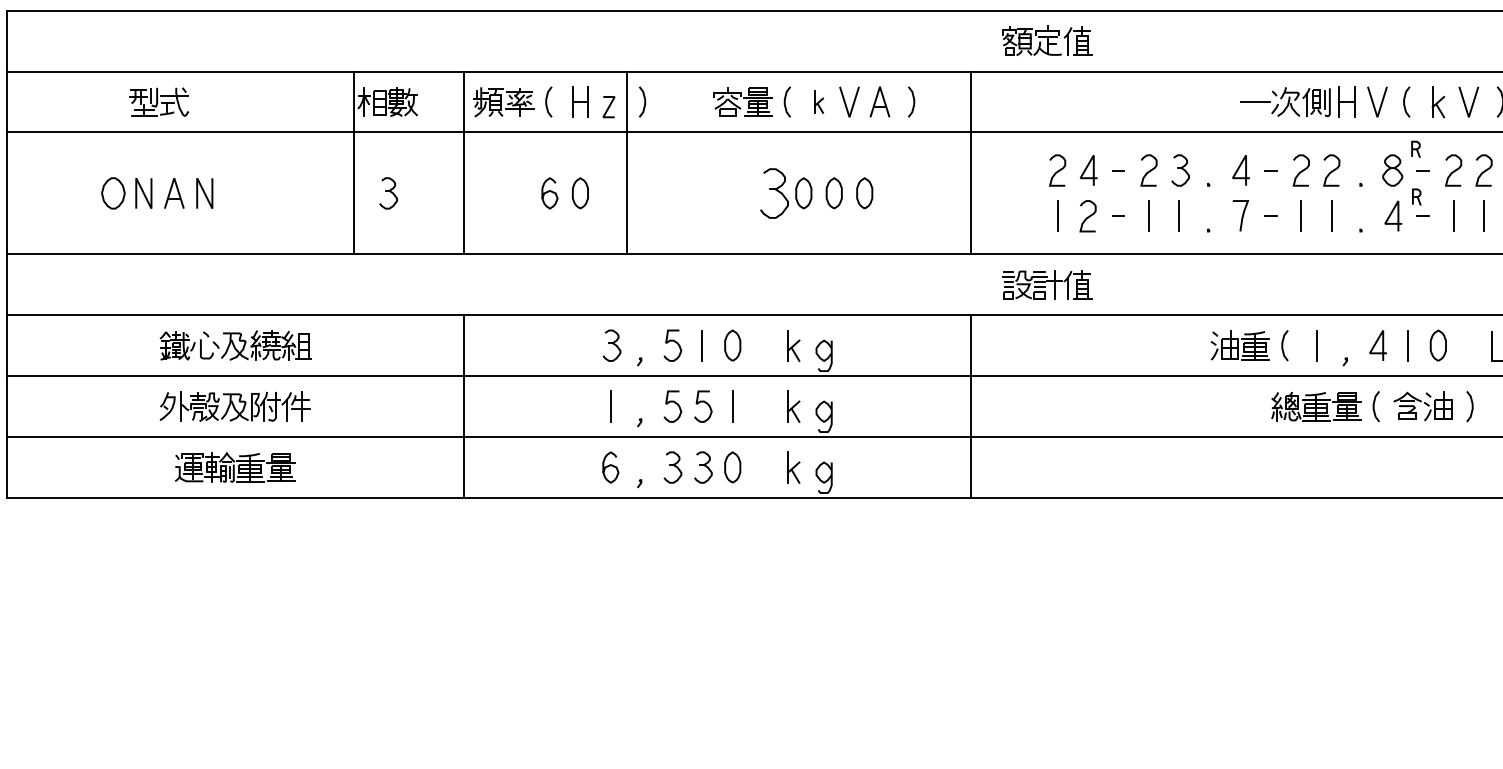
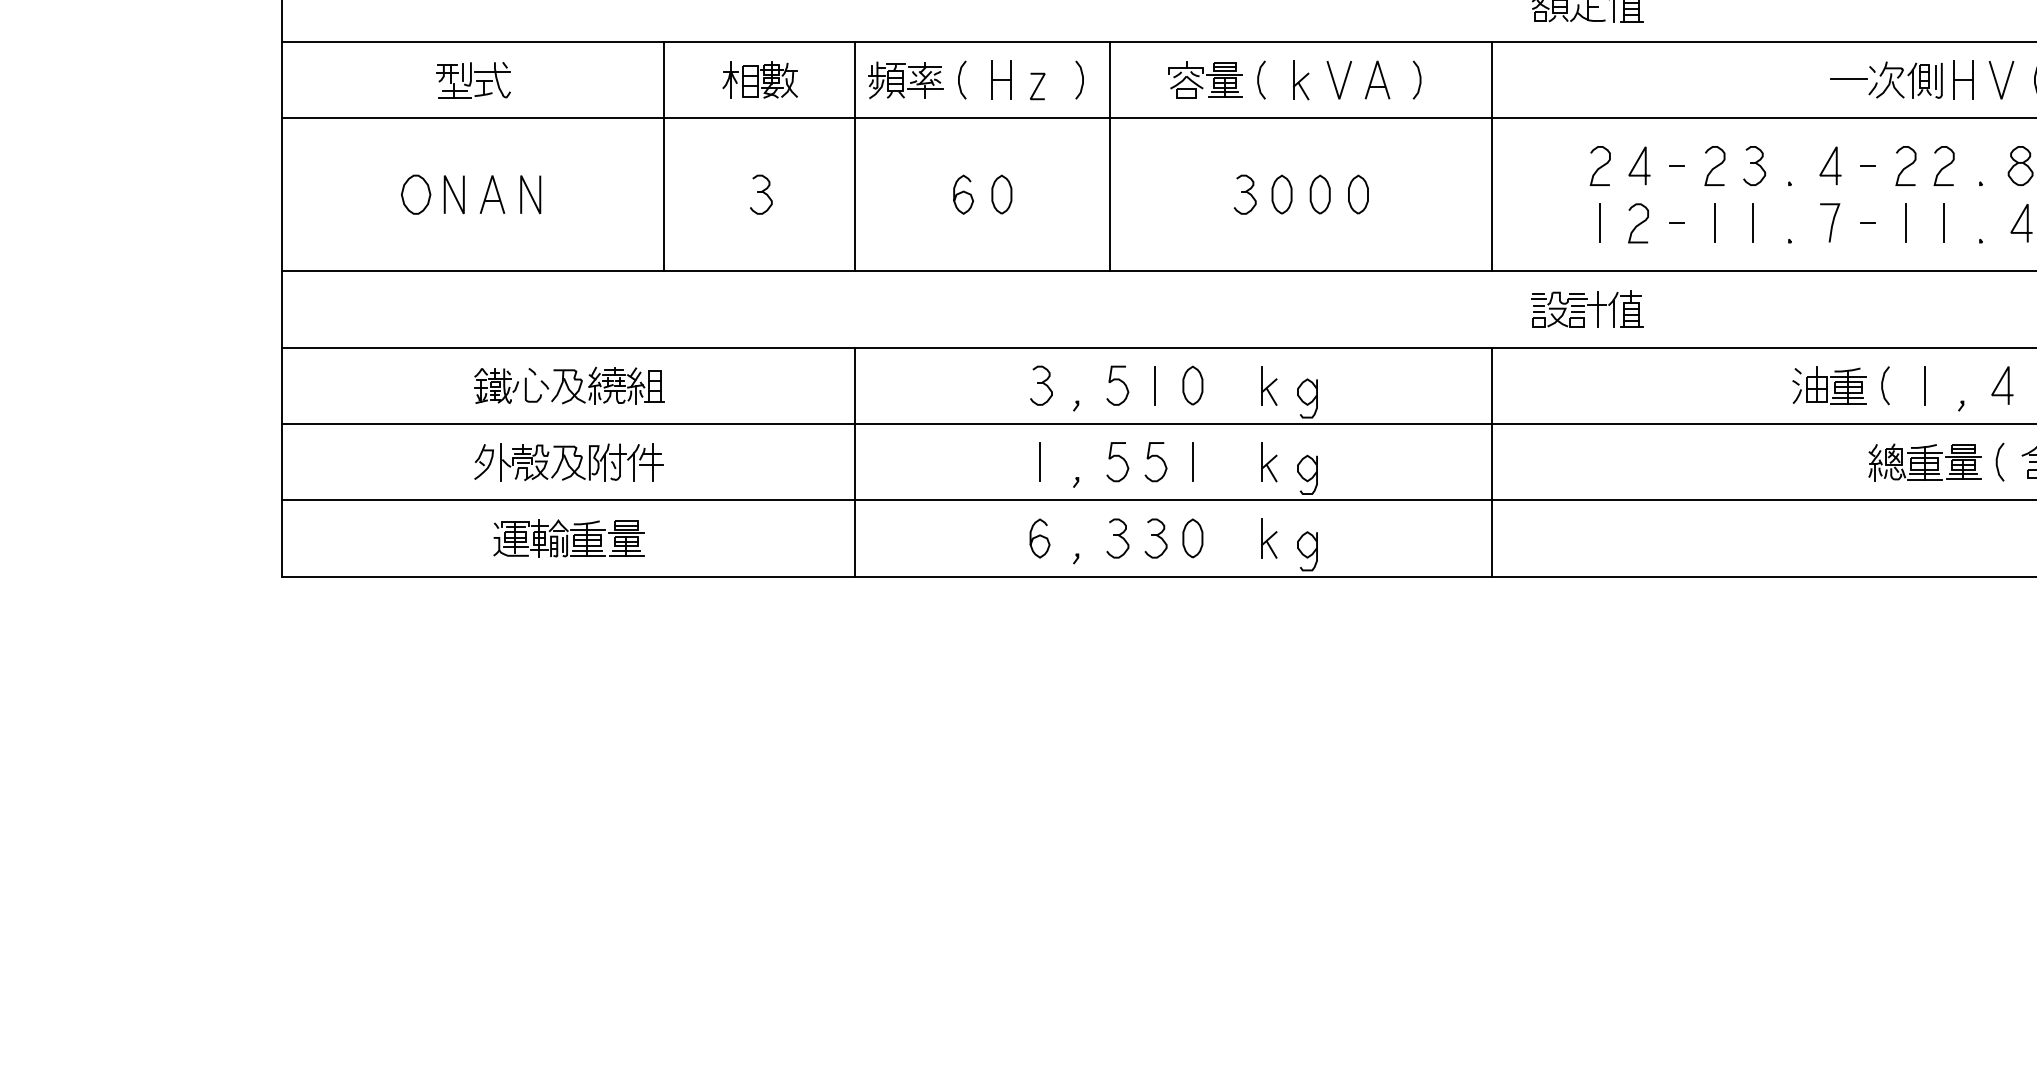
part: (818, 102) -> (1300, 80), size x1.43
line: (353, 162) -> (664, 156), moved
line: (627, 162) -> (1110, 156), moved
part: (773, 193) -> (1244, 194), size x0.62

